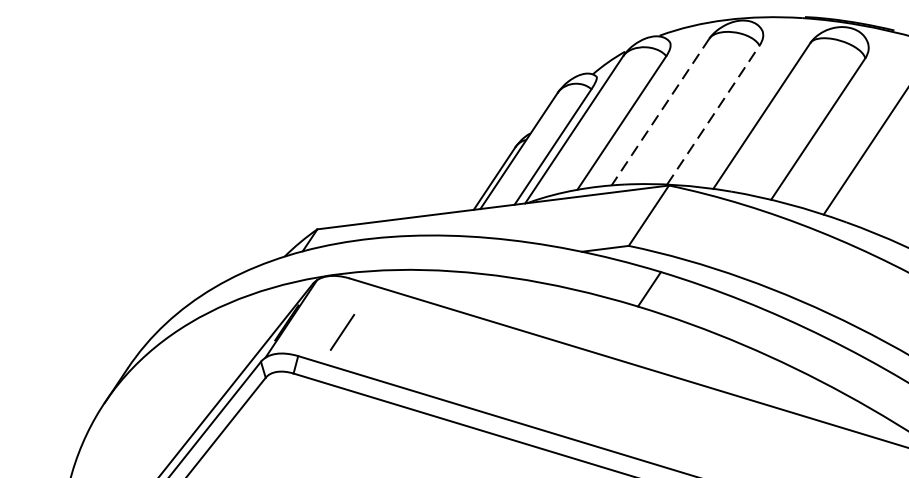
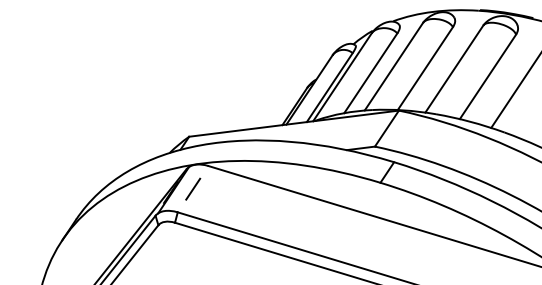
line: (659, 111) -> (393, 66), dashed -> solid
line: (713, 114) -> (425, 68), dashed -> solid
line: (343, 331) -> (193, 188), moved

